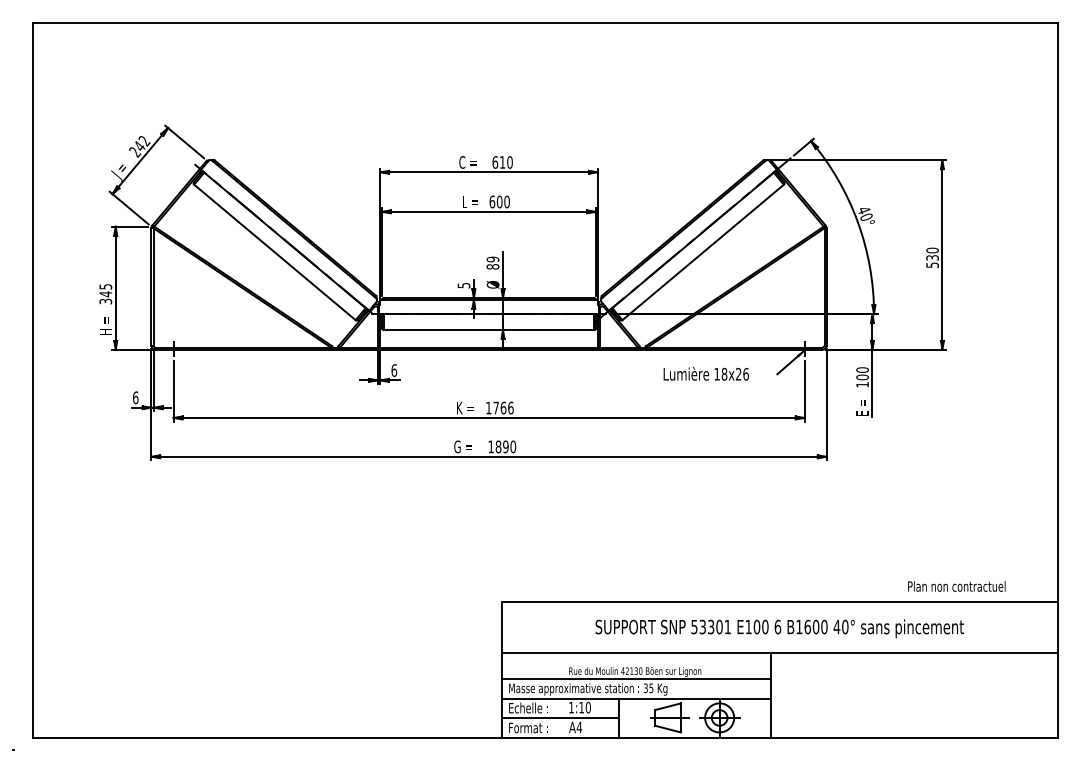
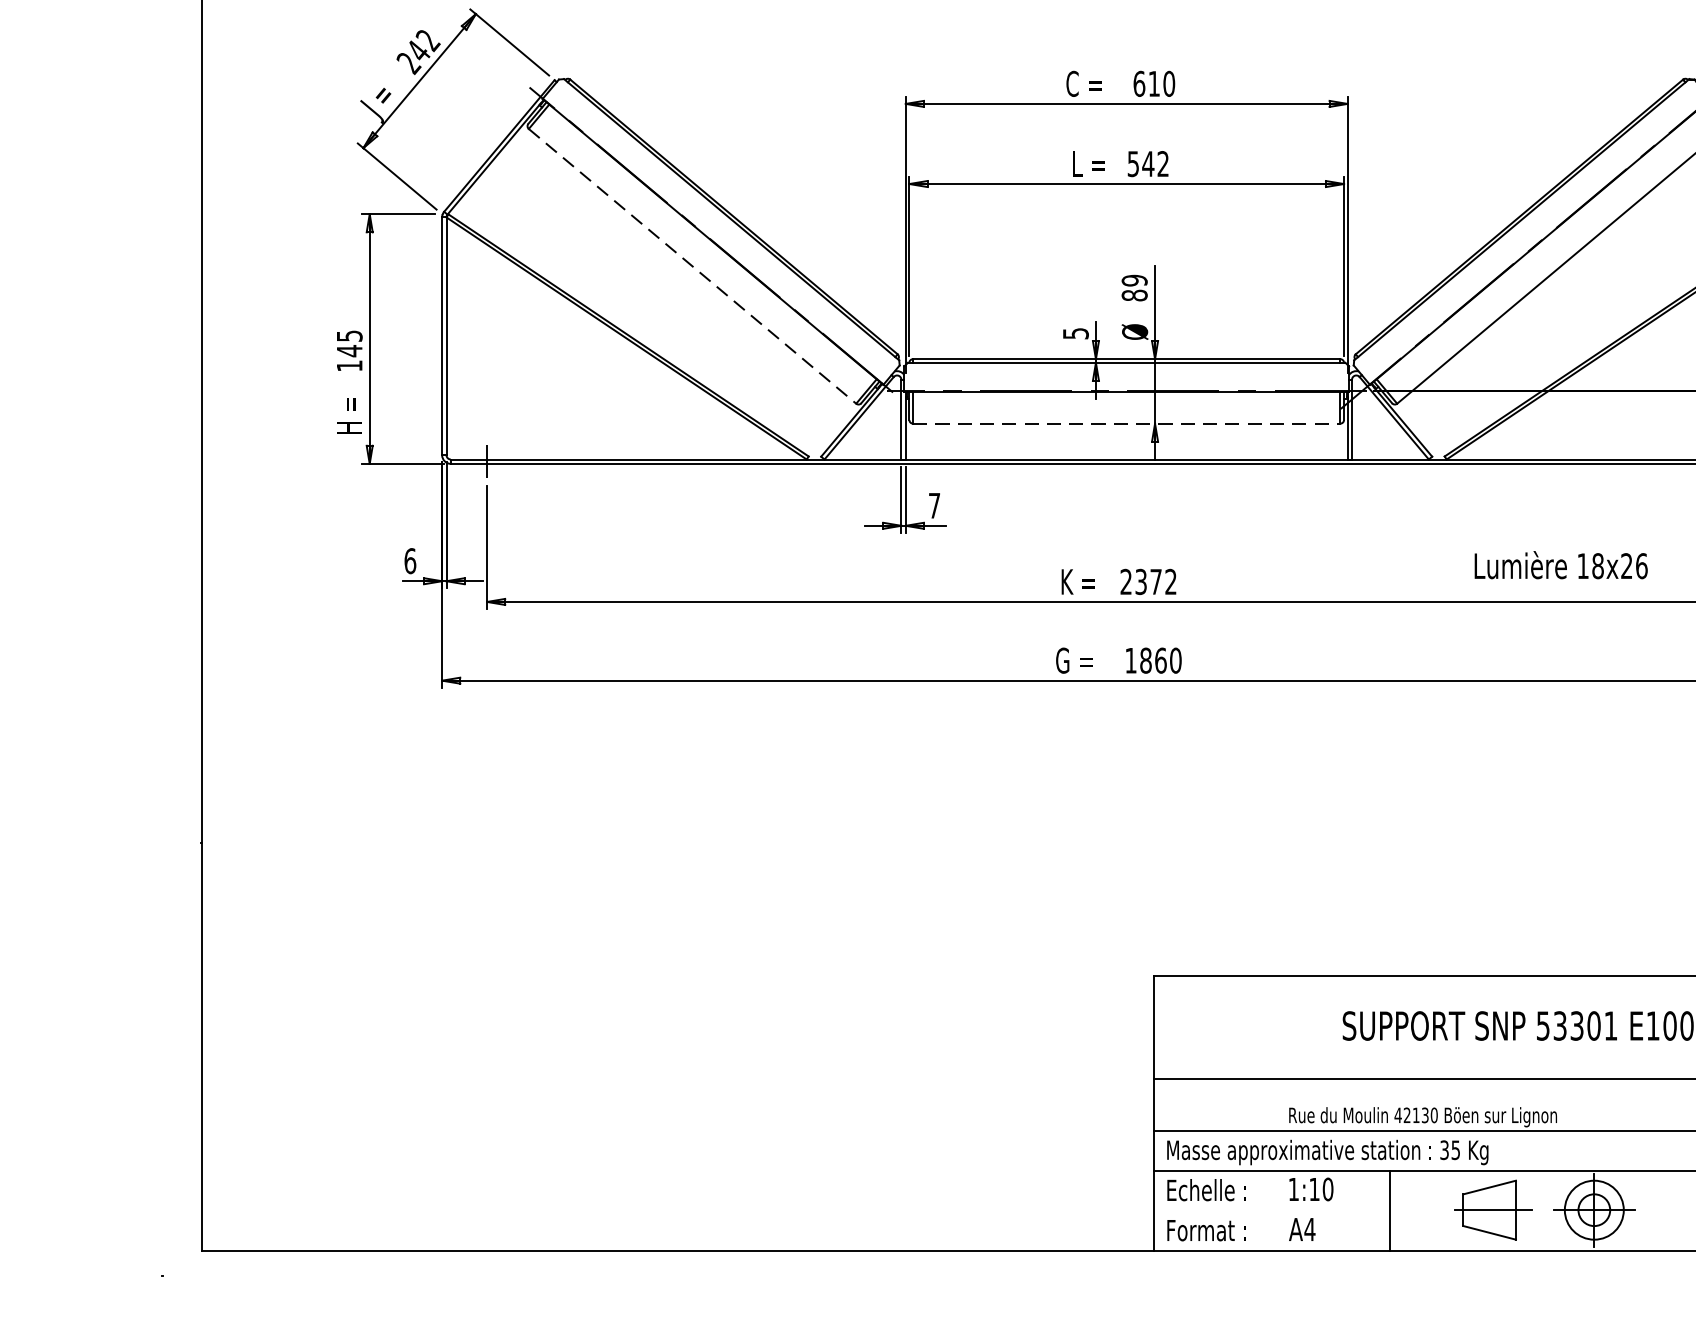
text: (499, 201) -> (1147, 163), 600 -> 542
line: (275, 252) -> (693, 266), solid -> dashed
text: (105, 301) -> (349, 365), 345 -> 145
line: (489, 330) -> (1127, 424), solid -> dashed
text: (394, 370) -> (935, 505), 6 -> 7
text: (705, 373) -> (1559, 564), moved
text: (499, 407) -> (1147, 580), 1766 -> 2372
text: (505, 446) -> (1160, 659), 1890 -> 1860
line: (560, 718) -> (1271, 1211), removed

